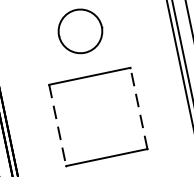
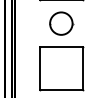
line: (138, 108) -> (82, 68), dashed -> solid
line: (59, 126) -> (40, 69), dashed -> solid

